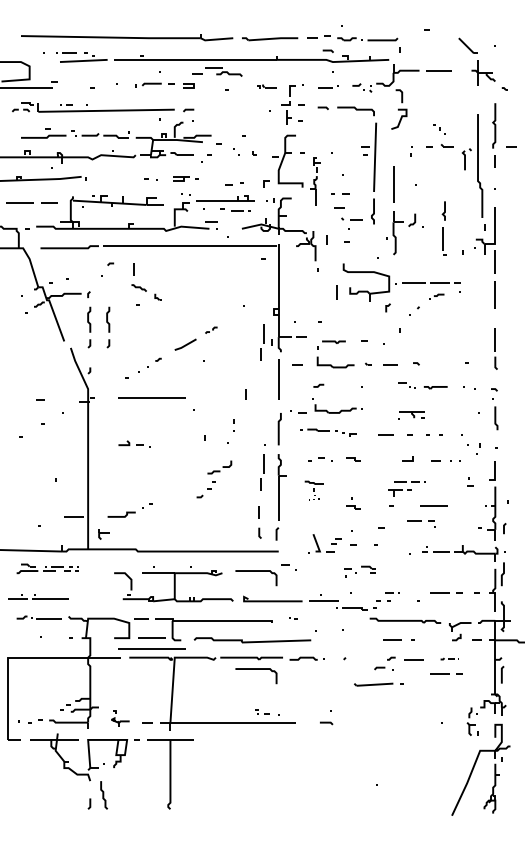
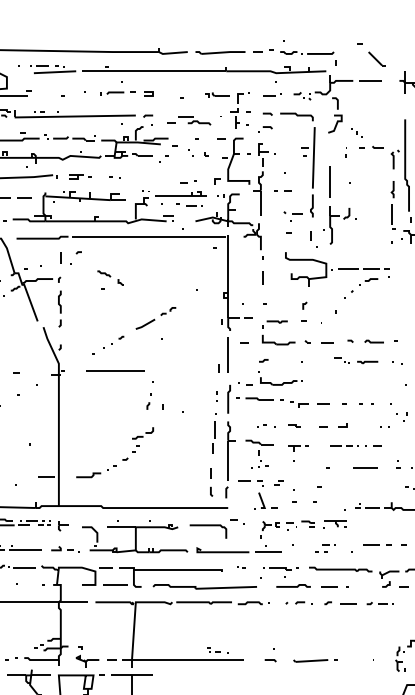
part: (467, 45) -> (376, 58), moved
line: (327, 50) -> (271, 62), removed
part: (217, 71) -> (188, 120), moved
part: (266, 86) -> (217, 94), size x1.43
part: (320, 124) -> (265, 128), added
part: (439, 129) -> (356, 133), moved
part: (185, 178) -> (79, 176), moved
part: (315, 181) -> (260, 179), size x1.67
line: (339, 207) -> (221, 138), moved
part: (443, 228) -> (392, 205), moved
line: (326, 239) -> (310, 235), moved
line: (133, 269) -> (60, 257), moved
line: (336, 292) -> (262, 277), moved
part: (436, 296) -> (368, 281), size x1.43
line: (387, 307) -> (304, 305), moved
part: (108, 327) -> (76, 309), removed
part: (211, 330) -> (168, 311), size x1.43
part: (262, 342) -> (213, 322), removed
line: (443, 364) -> (374, 341), added
line: (245, 394) -> (218, 368), moved
part: (411, 415) -> (335, 524), moved
part: (233, 425) -> (216, 396), moved
part: (189, 431) -> (148, 401), added
part: (328, 432) -> (272, 402), size x1.43
part: (134, 443) -> (65, 548), moved
part: (316, 459) -> (261, 426), size x0.62
line: (435, 460) -> (323, 427), moved
part: (214, 479) -> (138, 444), moved
line: (442, 481) -> (373, 445), added
part: (470, 481) -> (398, 463), moved
part: (314, 490) -> (259, 453), size x1.67
part: (399, 492) -> (298, 448), moved
part: (353, 507) -> (294, 468), removed
part: (421, 523) -> (251, 483), moved
part: (103, 534) -> (62, 526), moved
part: (336, 541) -> (279, 483), moved
part: (325, 575) -> (269, 529), added
part: (356, 608) -> (281, 568), moved
curve: (352, 639) -> (293, 586), added
line: (151, 648) -> (115, 594), removed
part: (449, 658) -> (379, 603), size x1.67
part: (383, 668) -> (303, 603), moved
curve: (256, 669) -> (208, 612), removed
line: (446, 673) -> (377, 616), removed
part: (378, 684) -> (315, 660), moved
part: (120, 718) -> (87, 656), size x1.43

